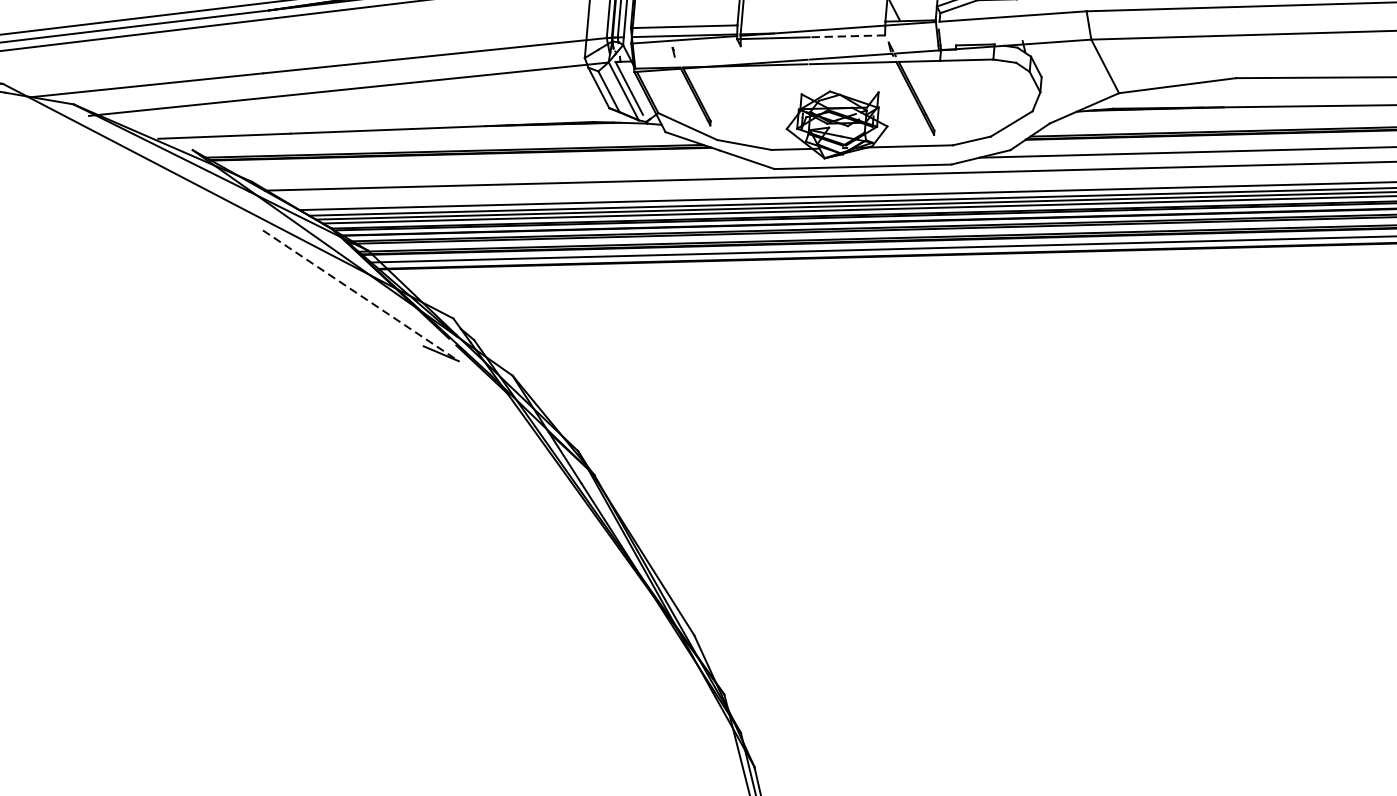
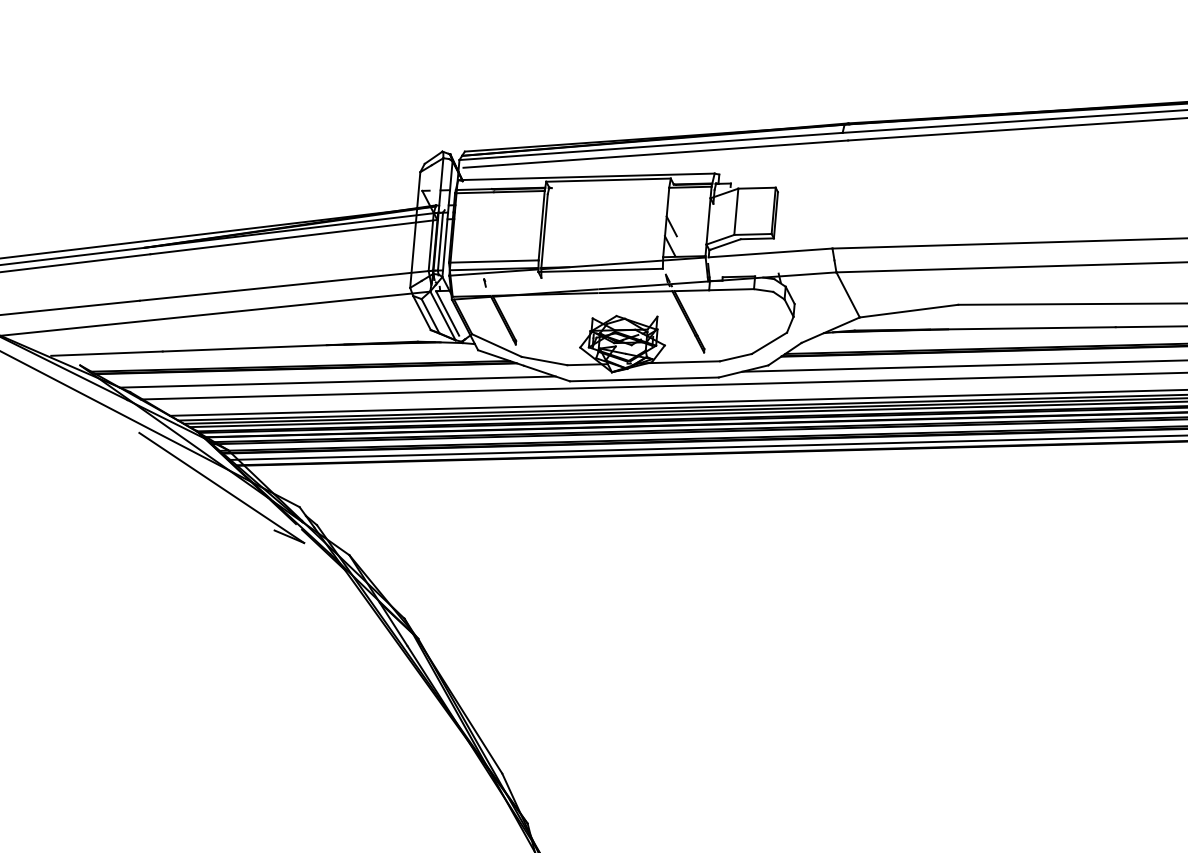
line: (847, 36) -> (631, 269), dashed -> solid
line: (498, 169) -> (337, 381), added
line: (361, 296) -> (222, 488), dashed -> solid

